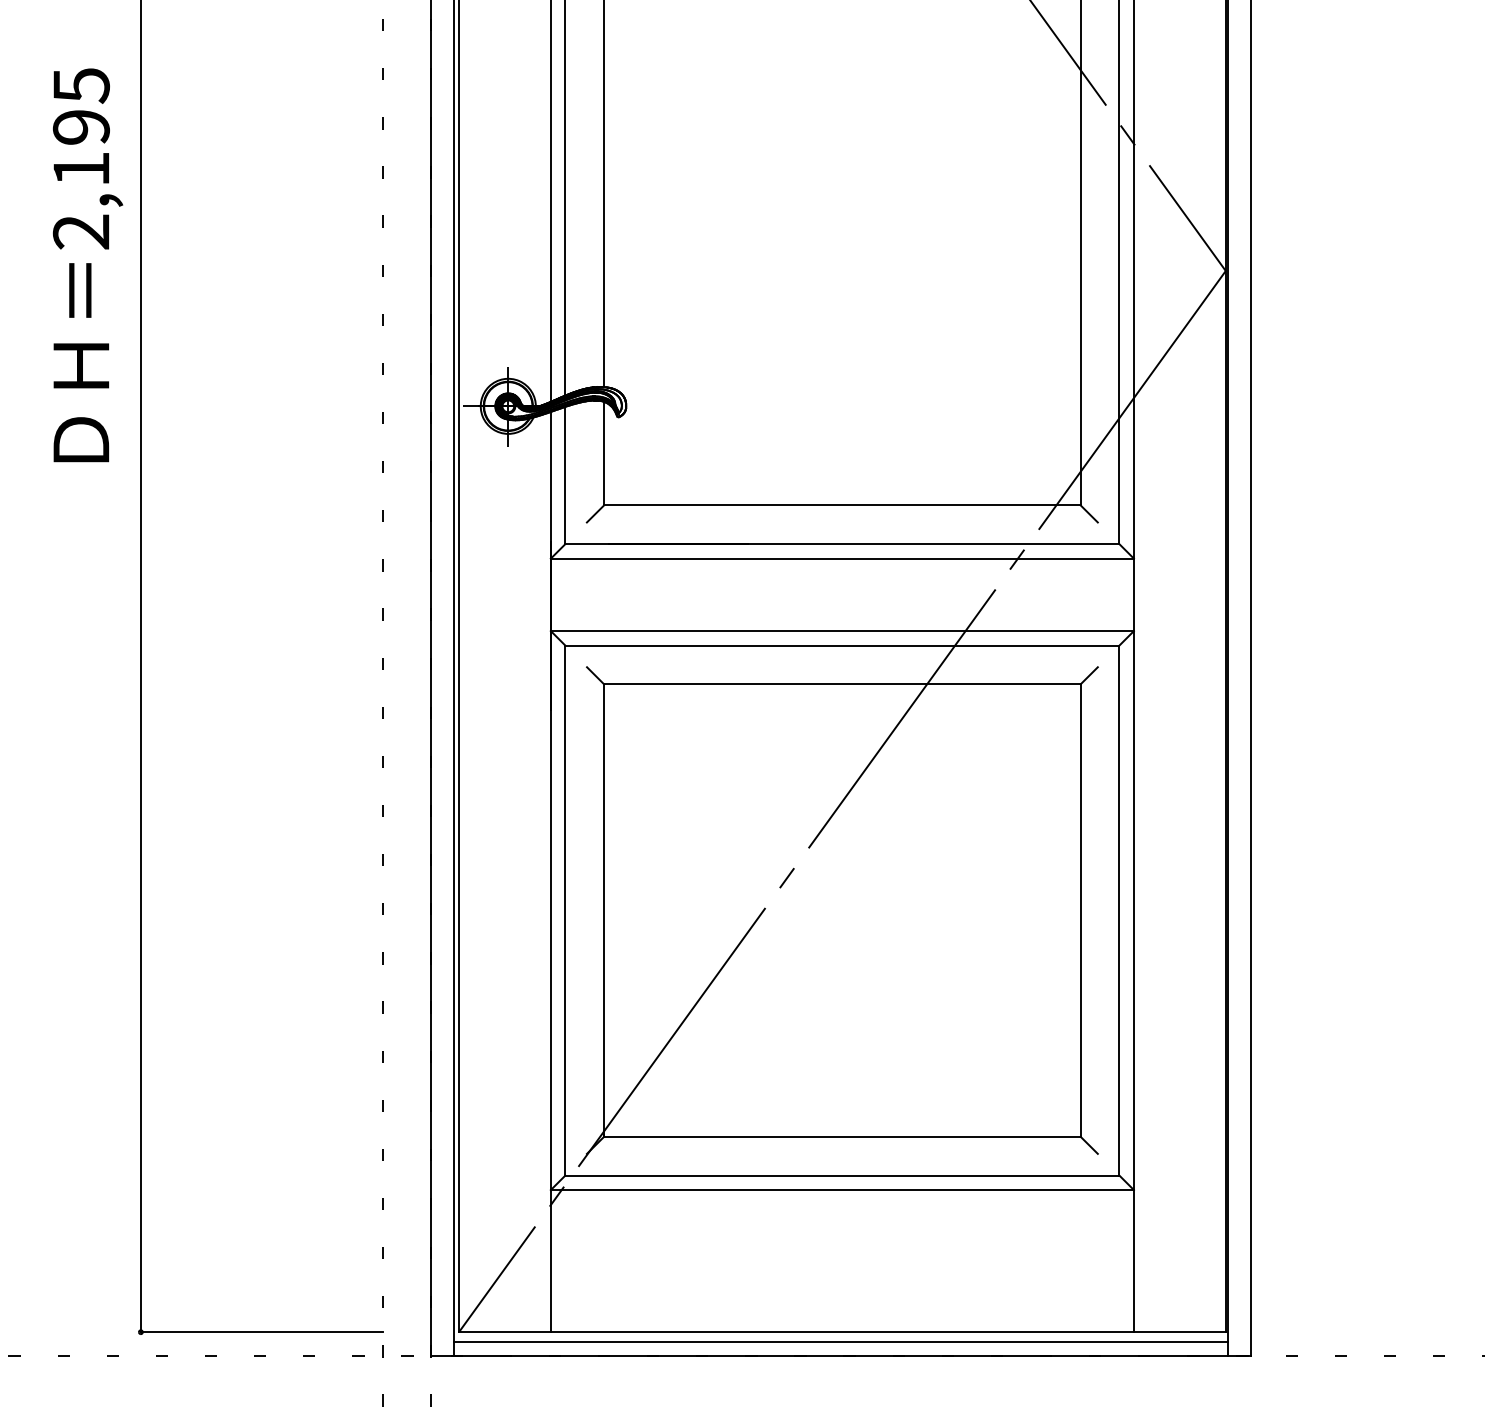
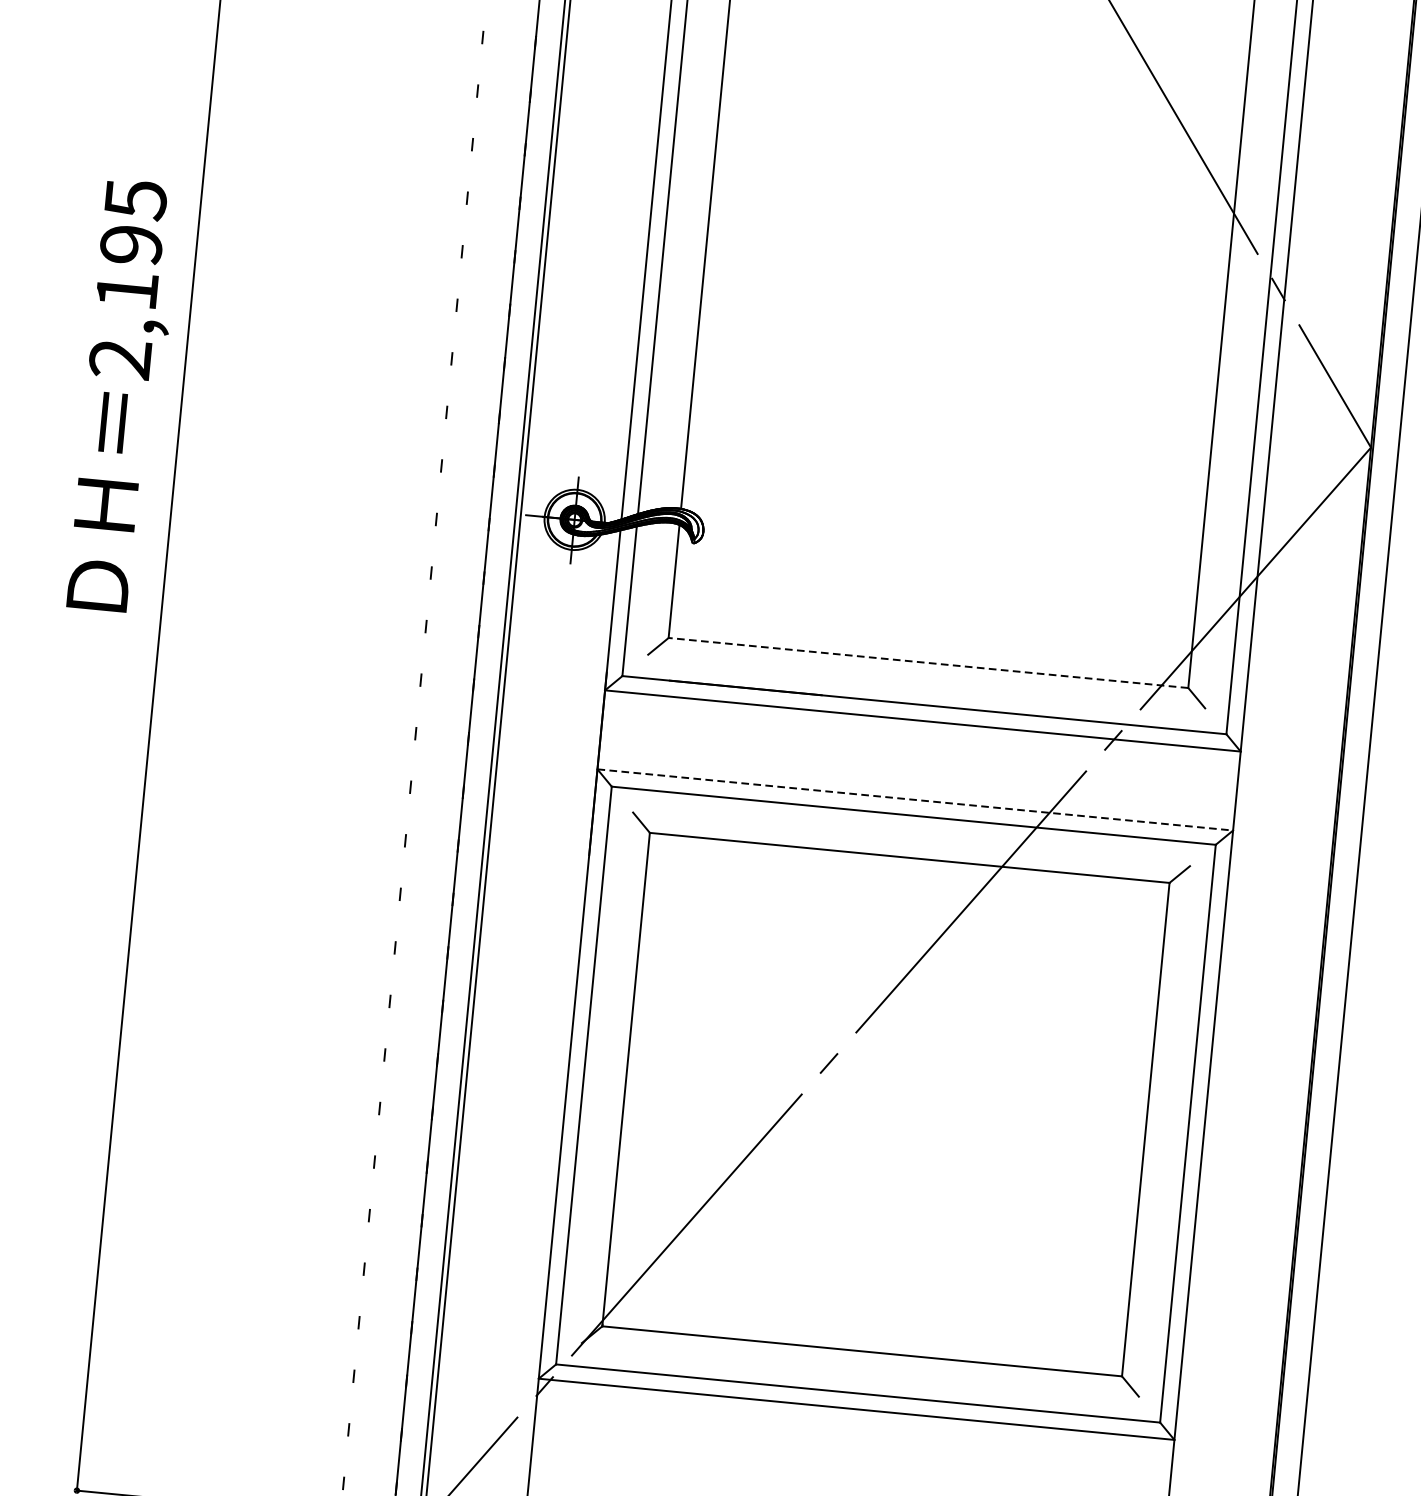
text: (88, 265) -> (124, 396), moved
line: (841, 505) -> (927, 662), solid -> dashed
line: (842, 631) -> (915, 800), solid -> dashed

